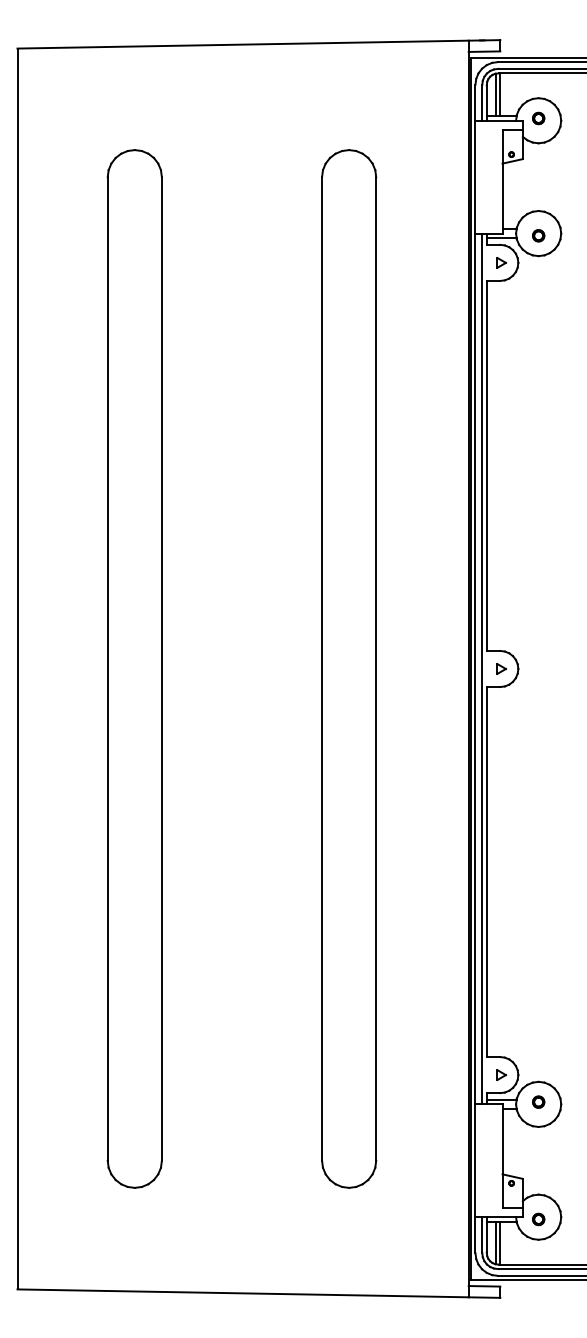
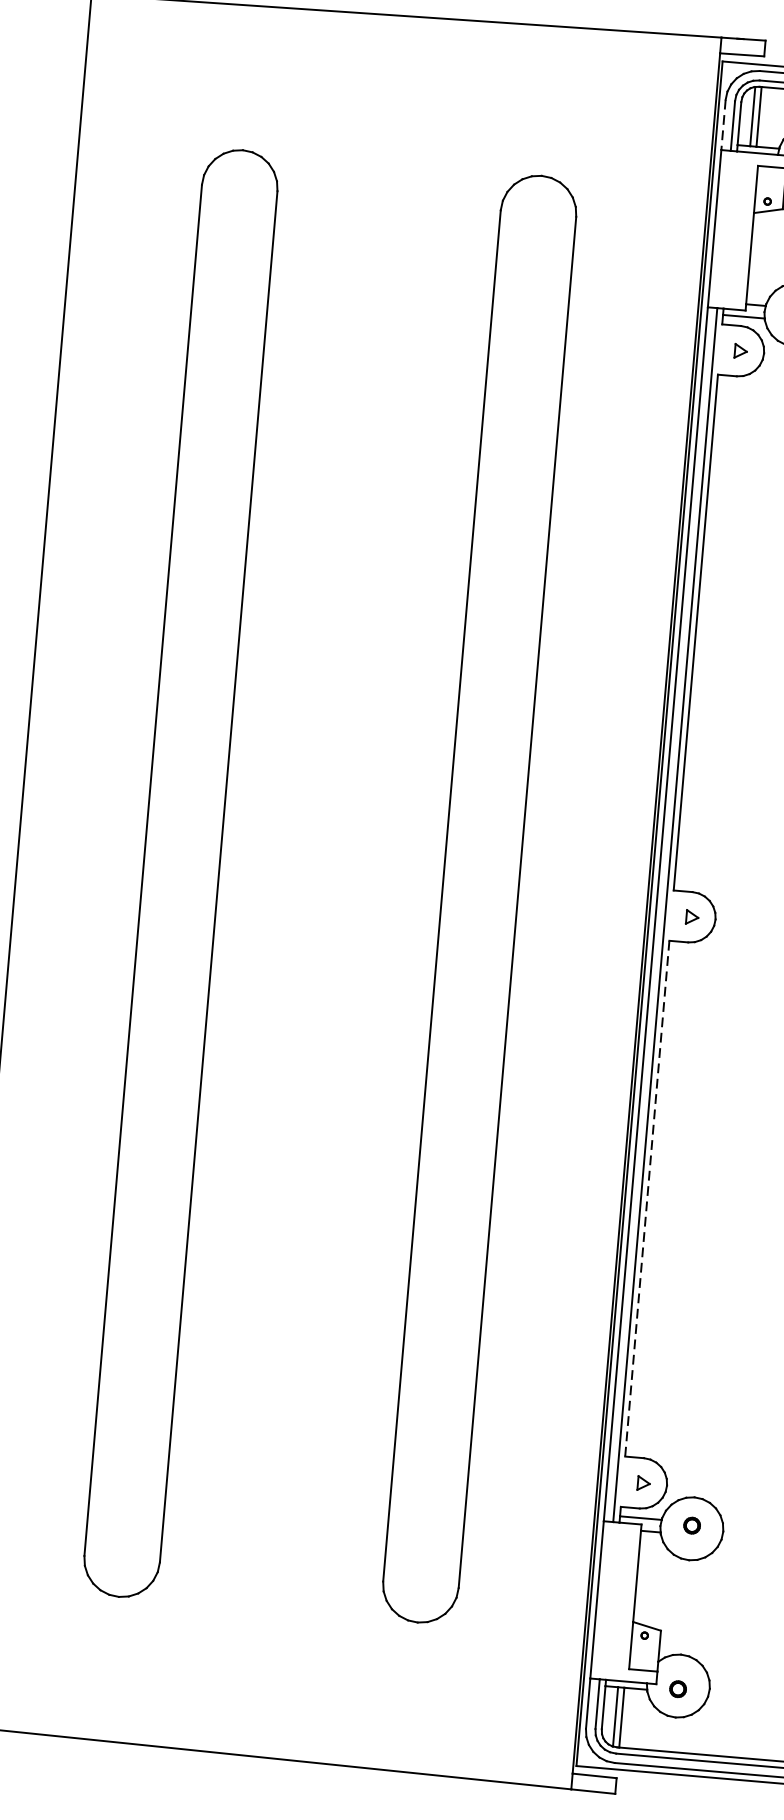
line: (475, 103) -> (723, 126), solid -> dashed
line: (486, 872) -> (646, 1199), solid -> dashed

